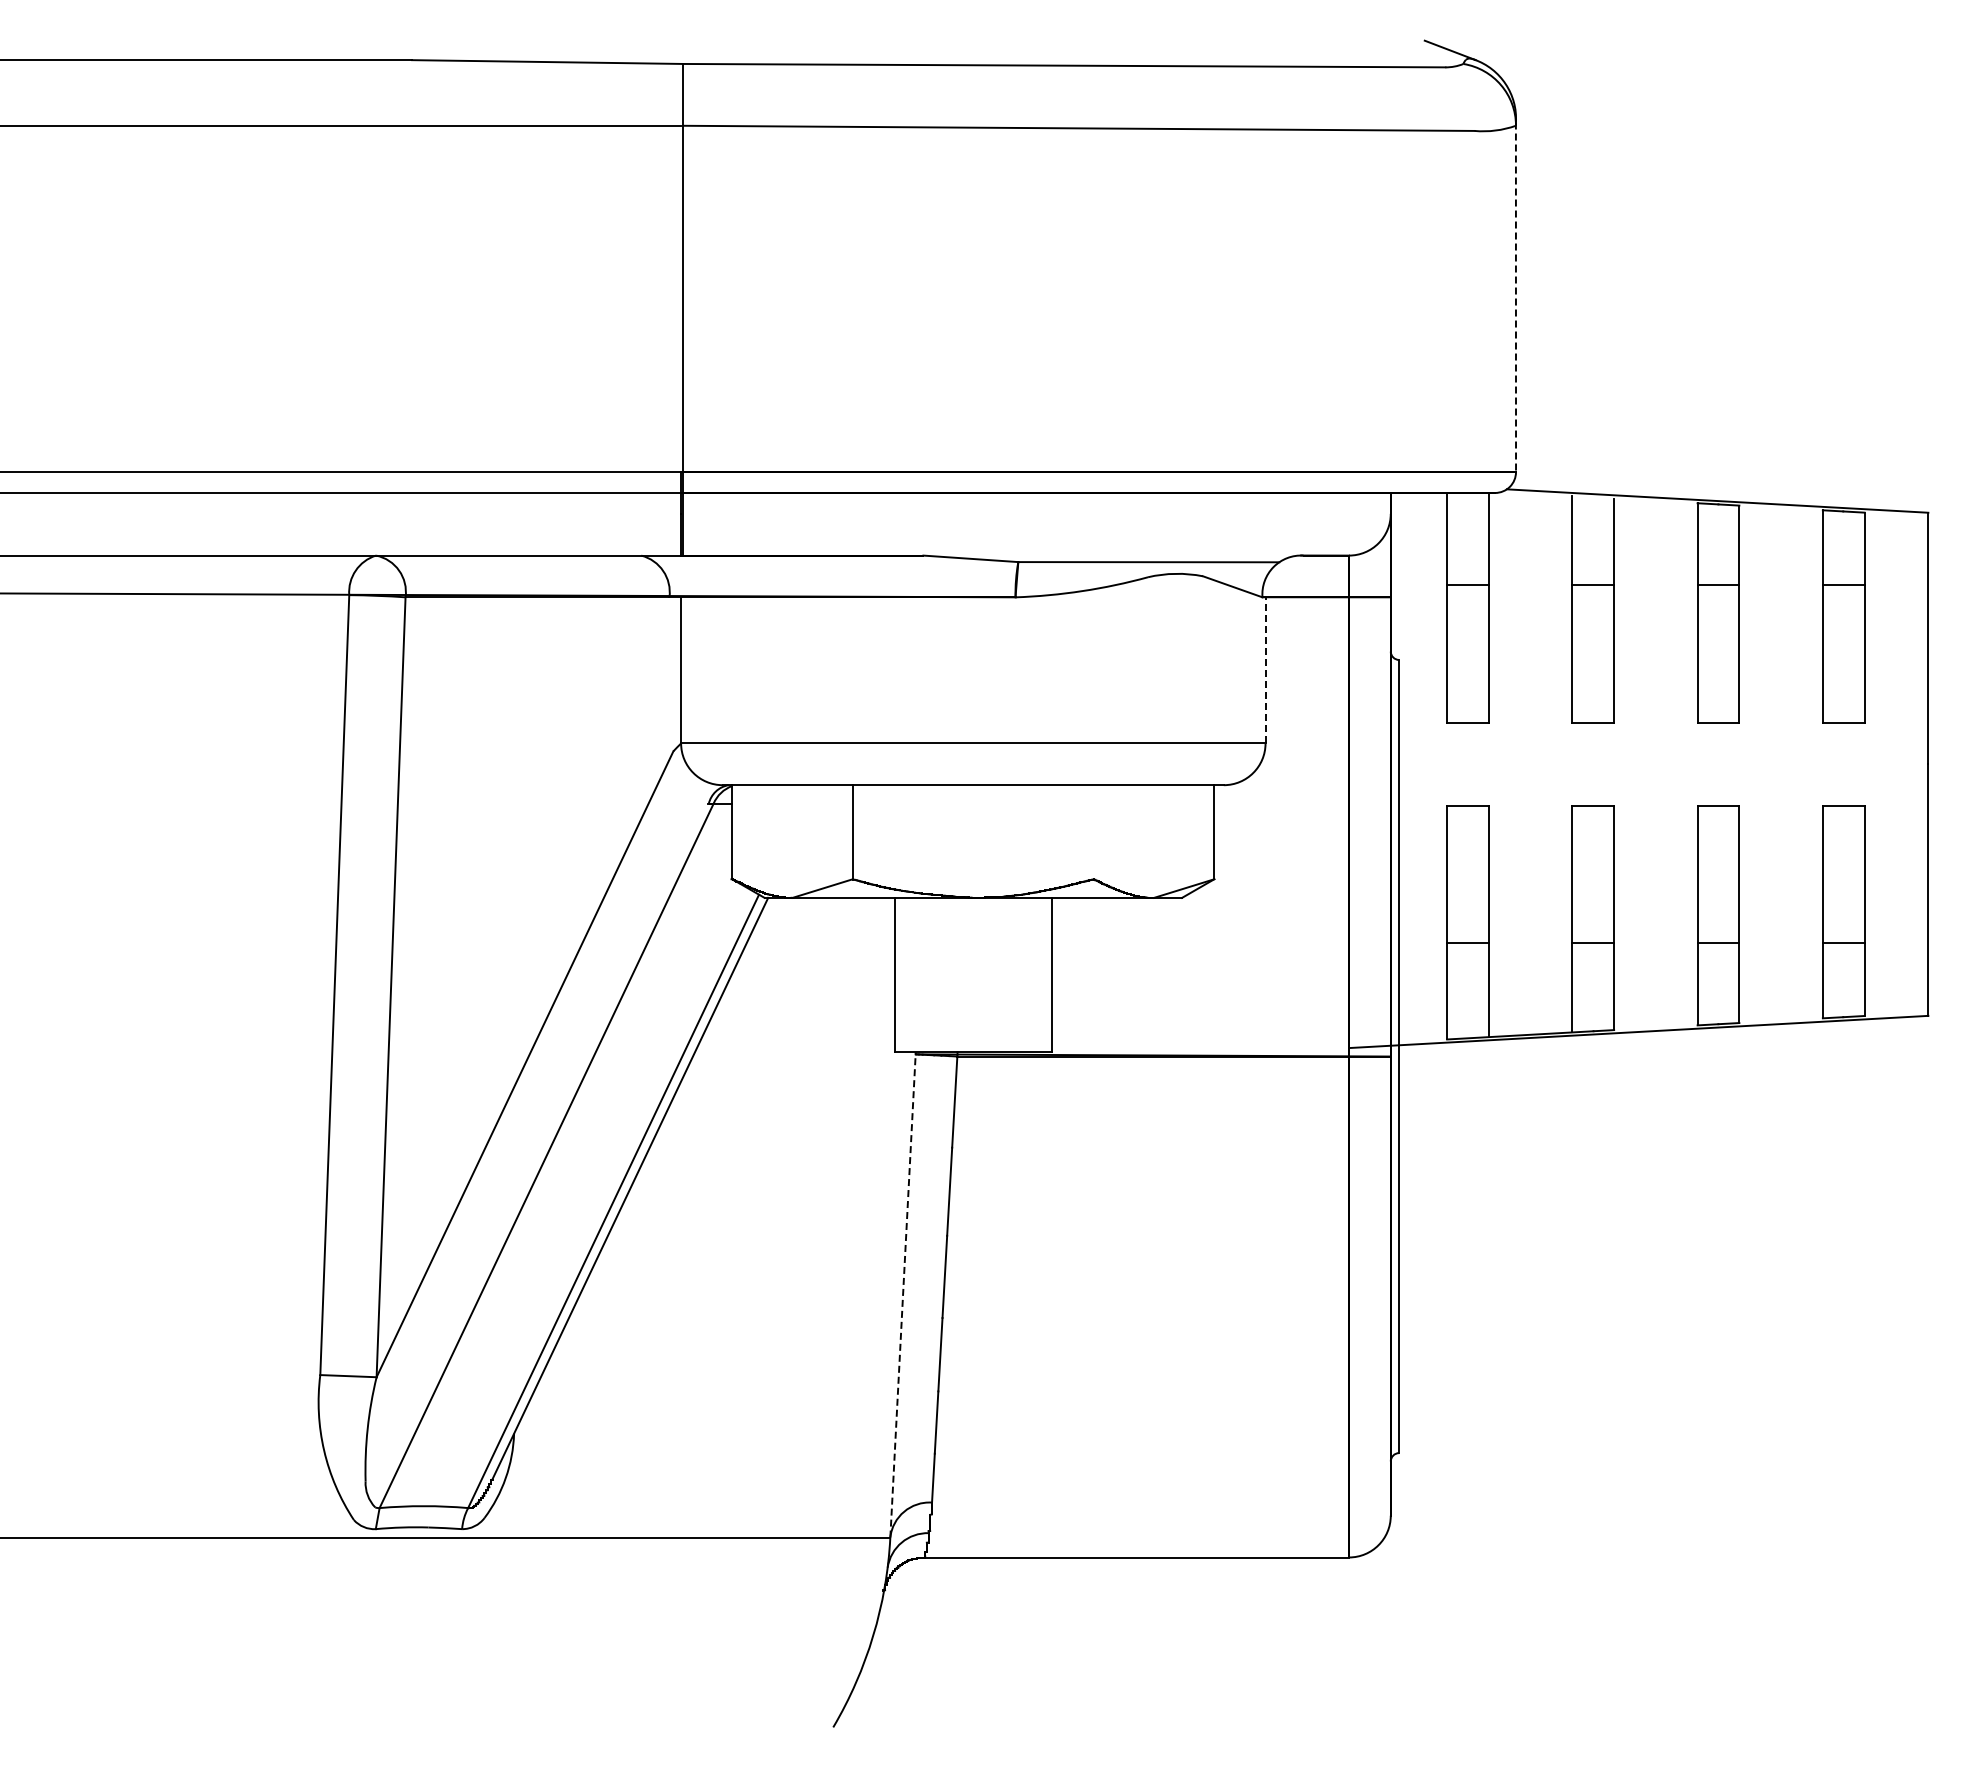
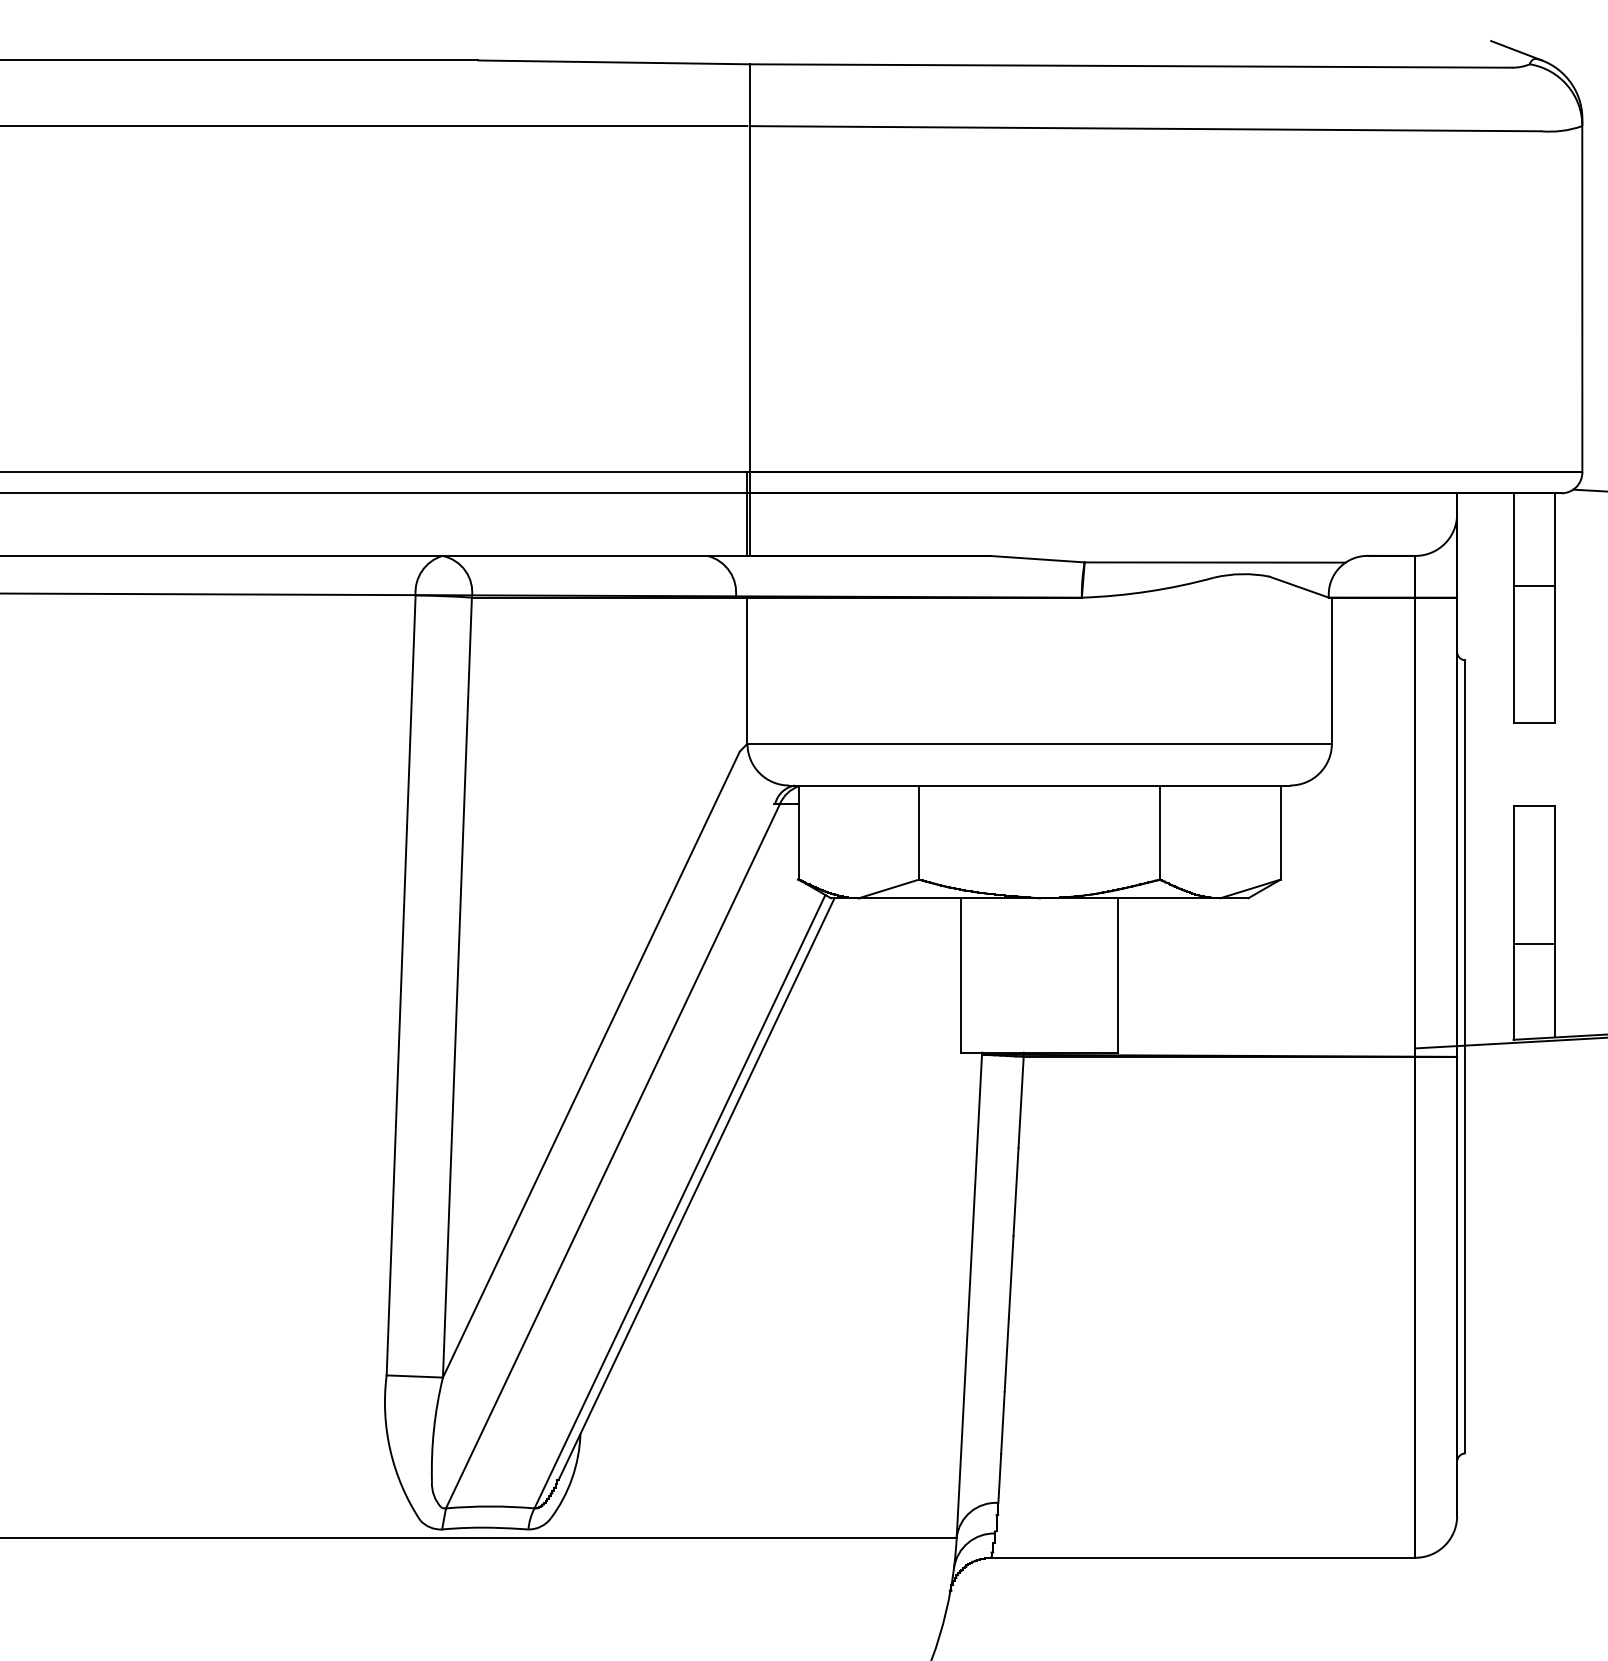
line: (1515, 297) -> (1581, 297), dashed -> solid
line: (1265, 669) -> (1331, 669), dashed -> solid
line: (1093, 832) -> (1159, 832), added
line: (903, 1294) -> (969, 1294), dashed -> solid

